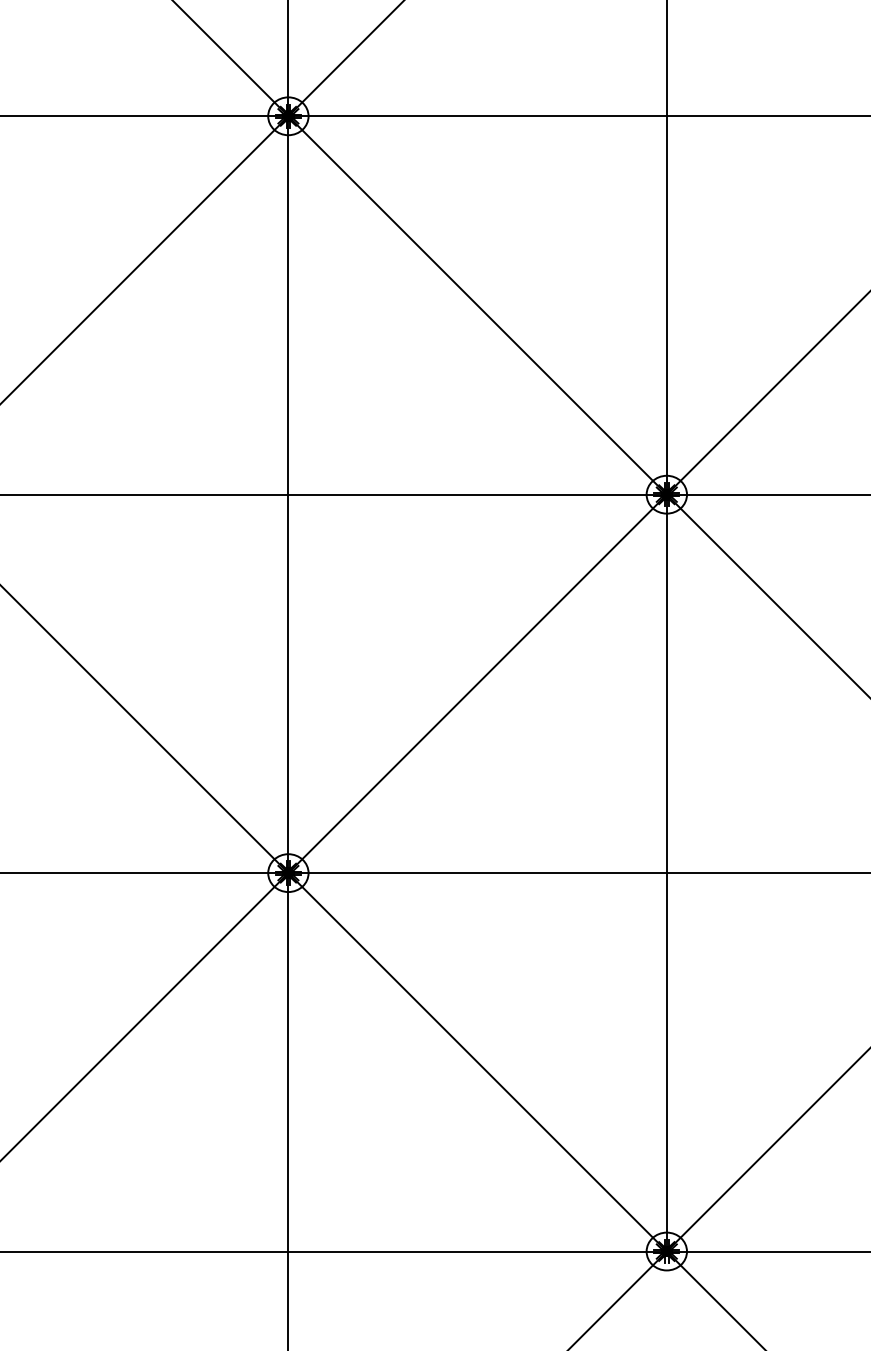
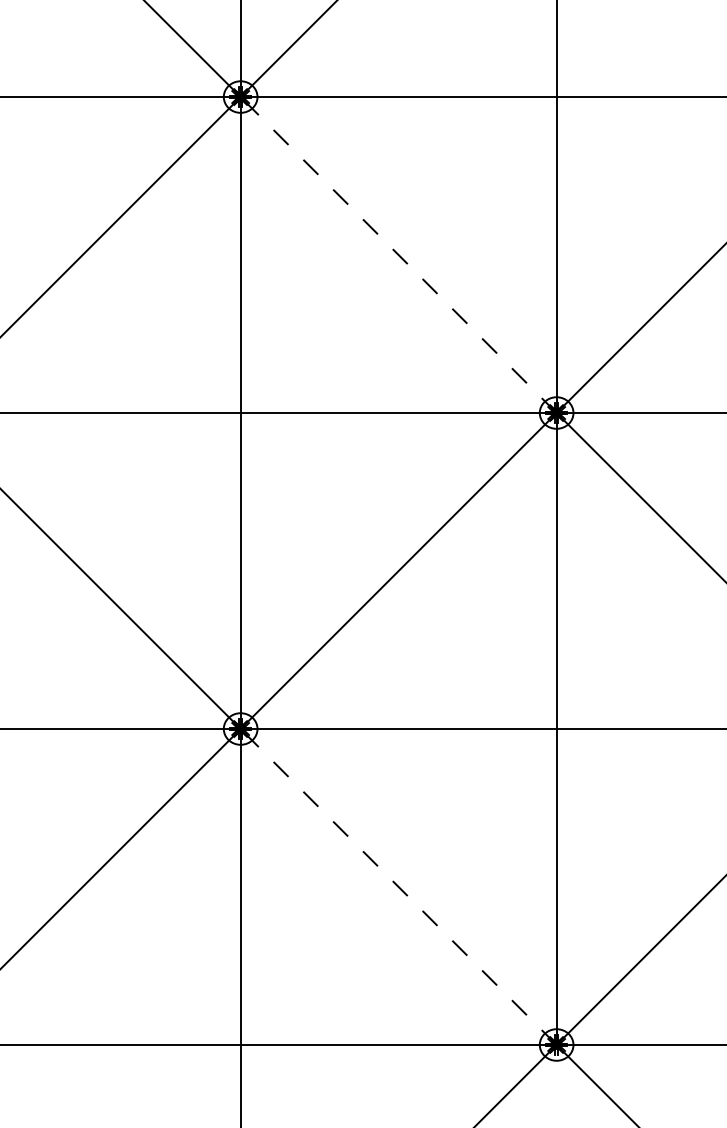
line: (477, 305) -> (398, 255), solid -> dashed
line: (477, 1062) -> (398, 887), solid -> dashed

